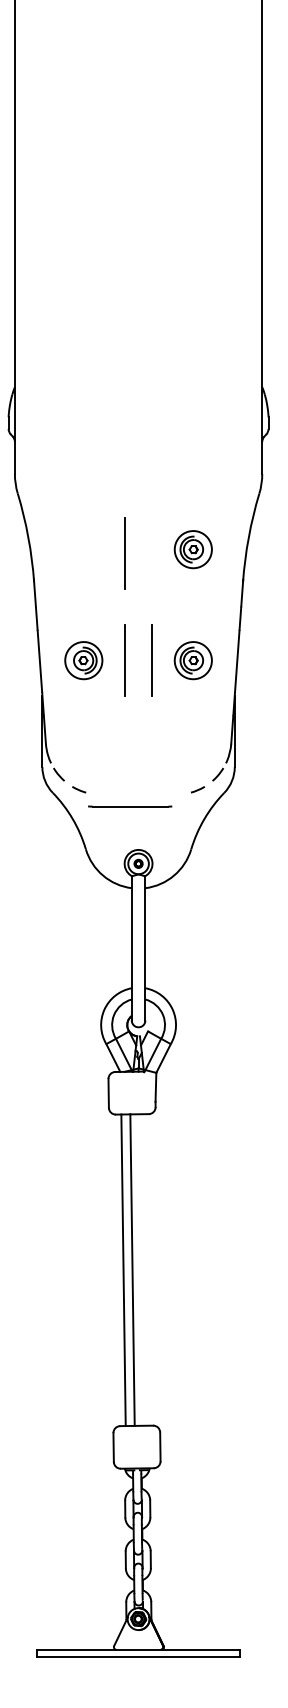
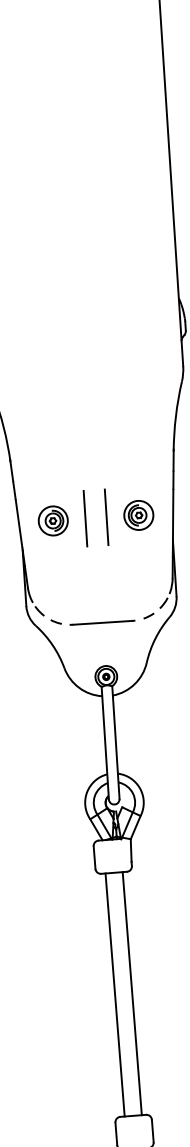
part: (192, 549) -> (132, 428), removed
line: (124, 553) -> (79, 435), removed
line: (130, 806) -> (102, 622), moved
line: (132, 1269) -> (132, 993), moved

